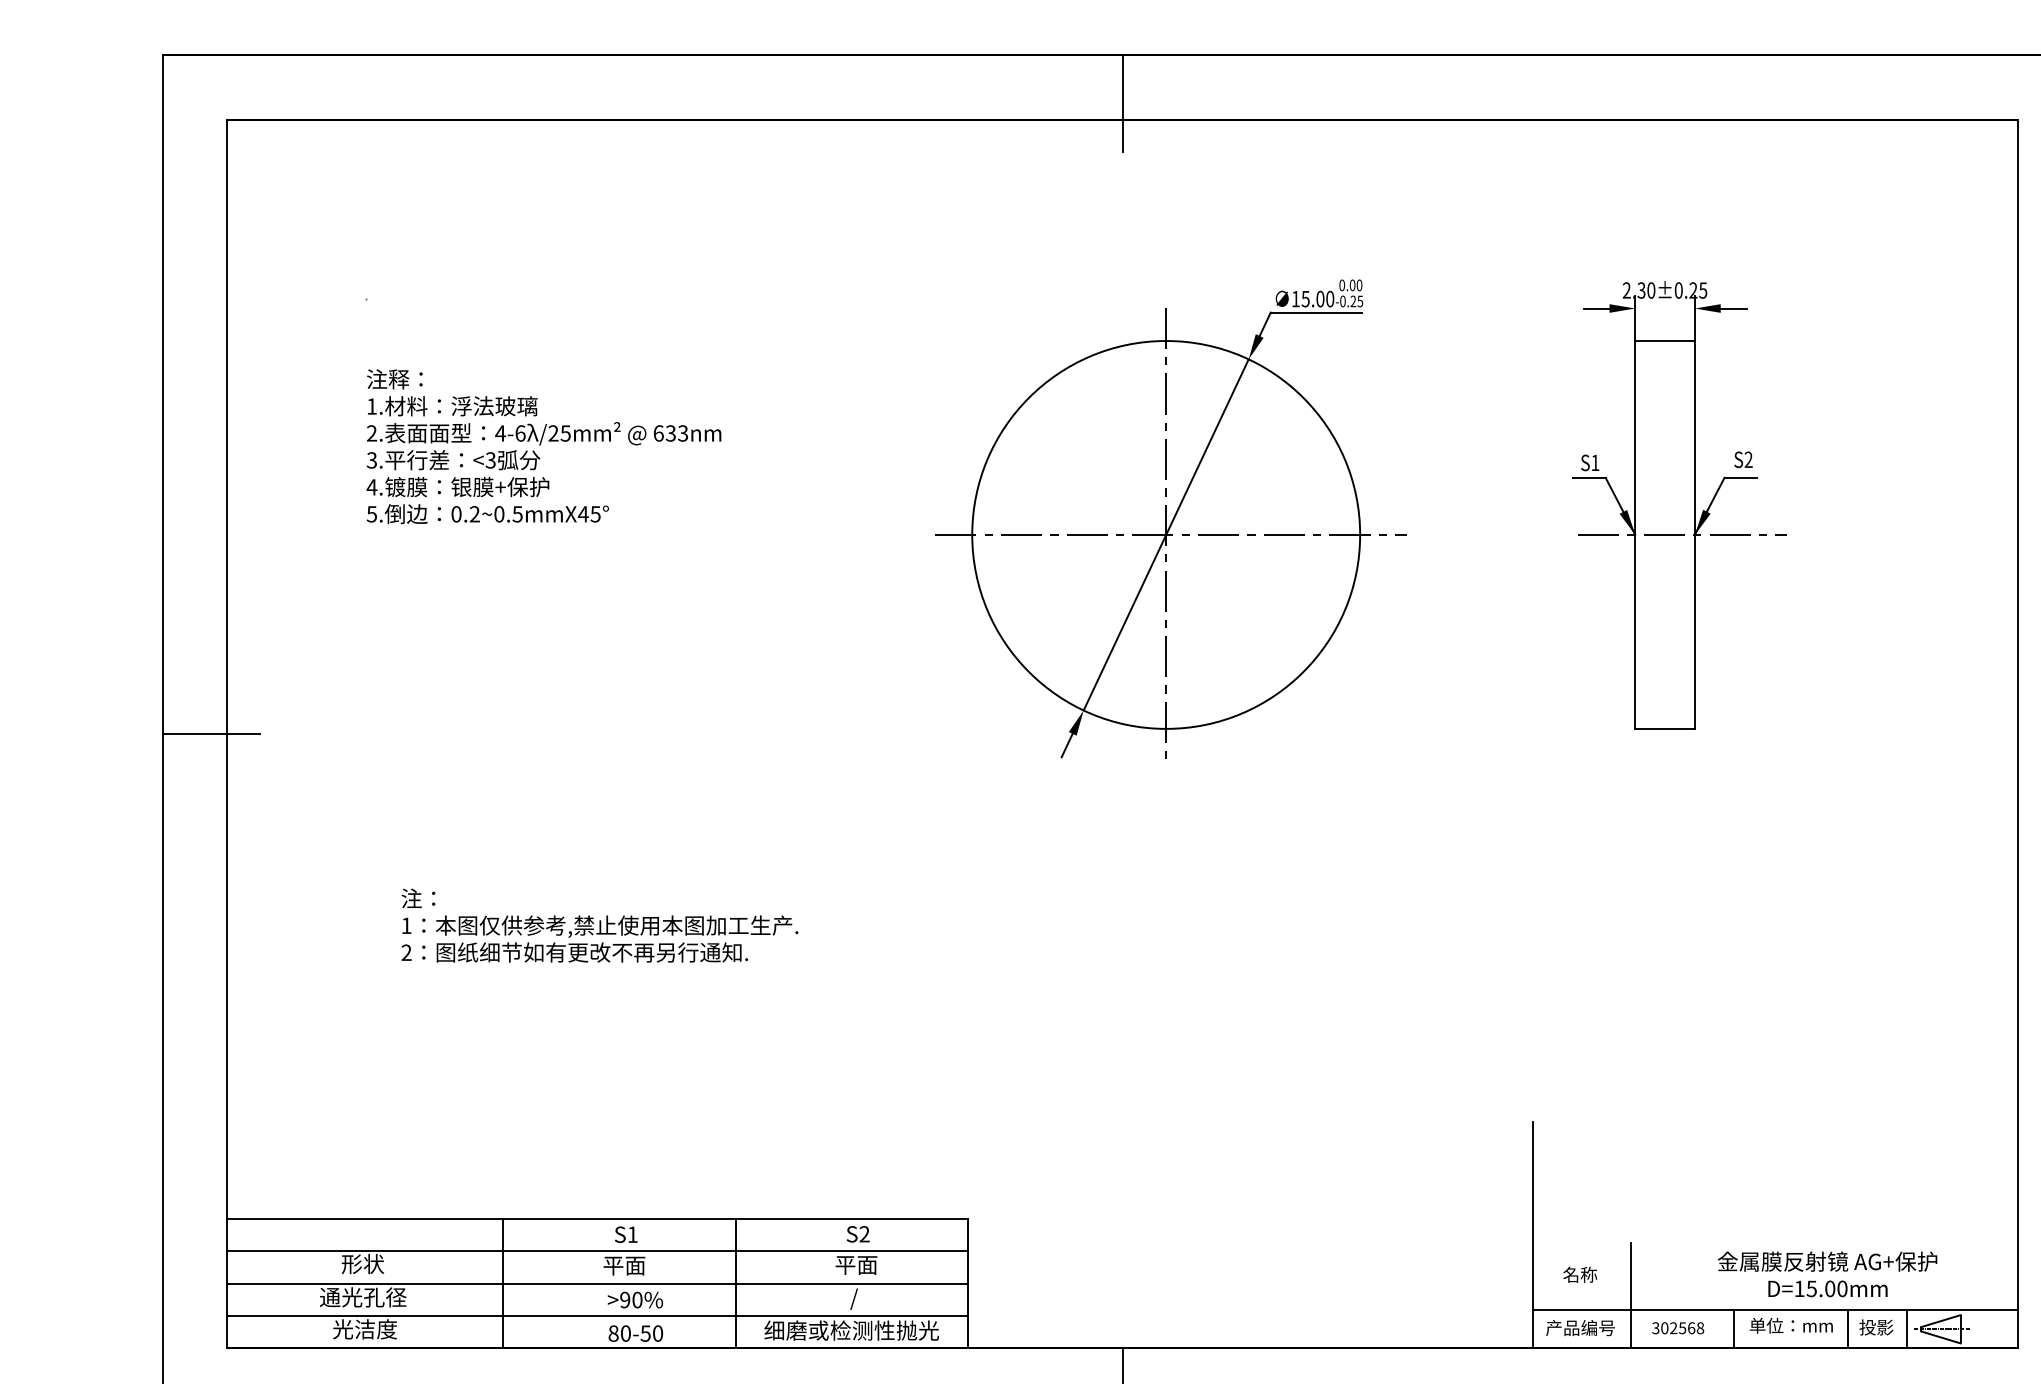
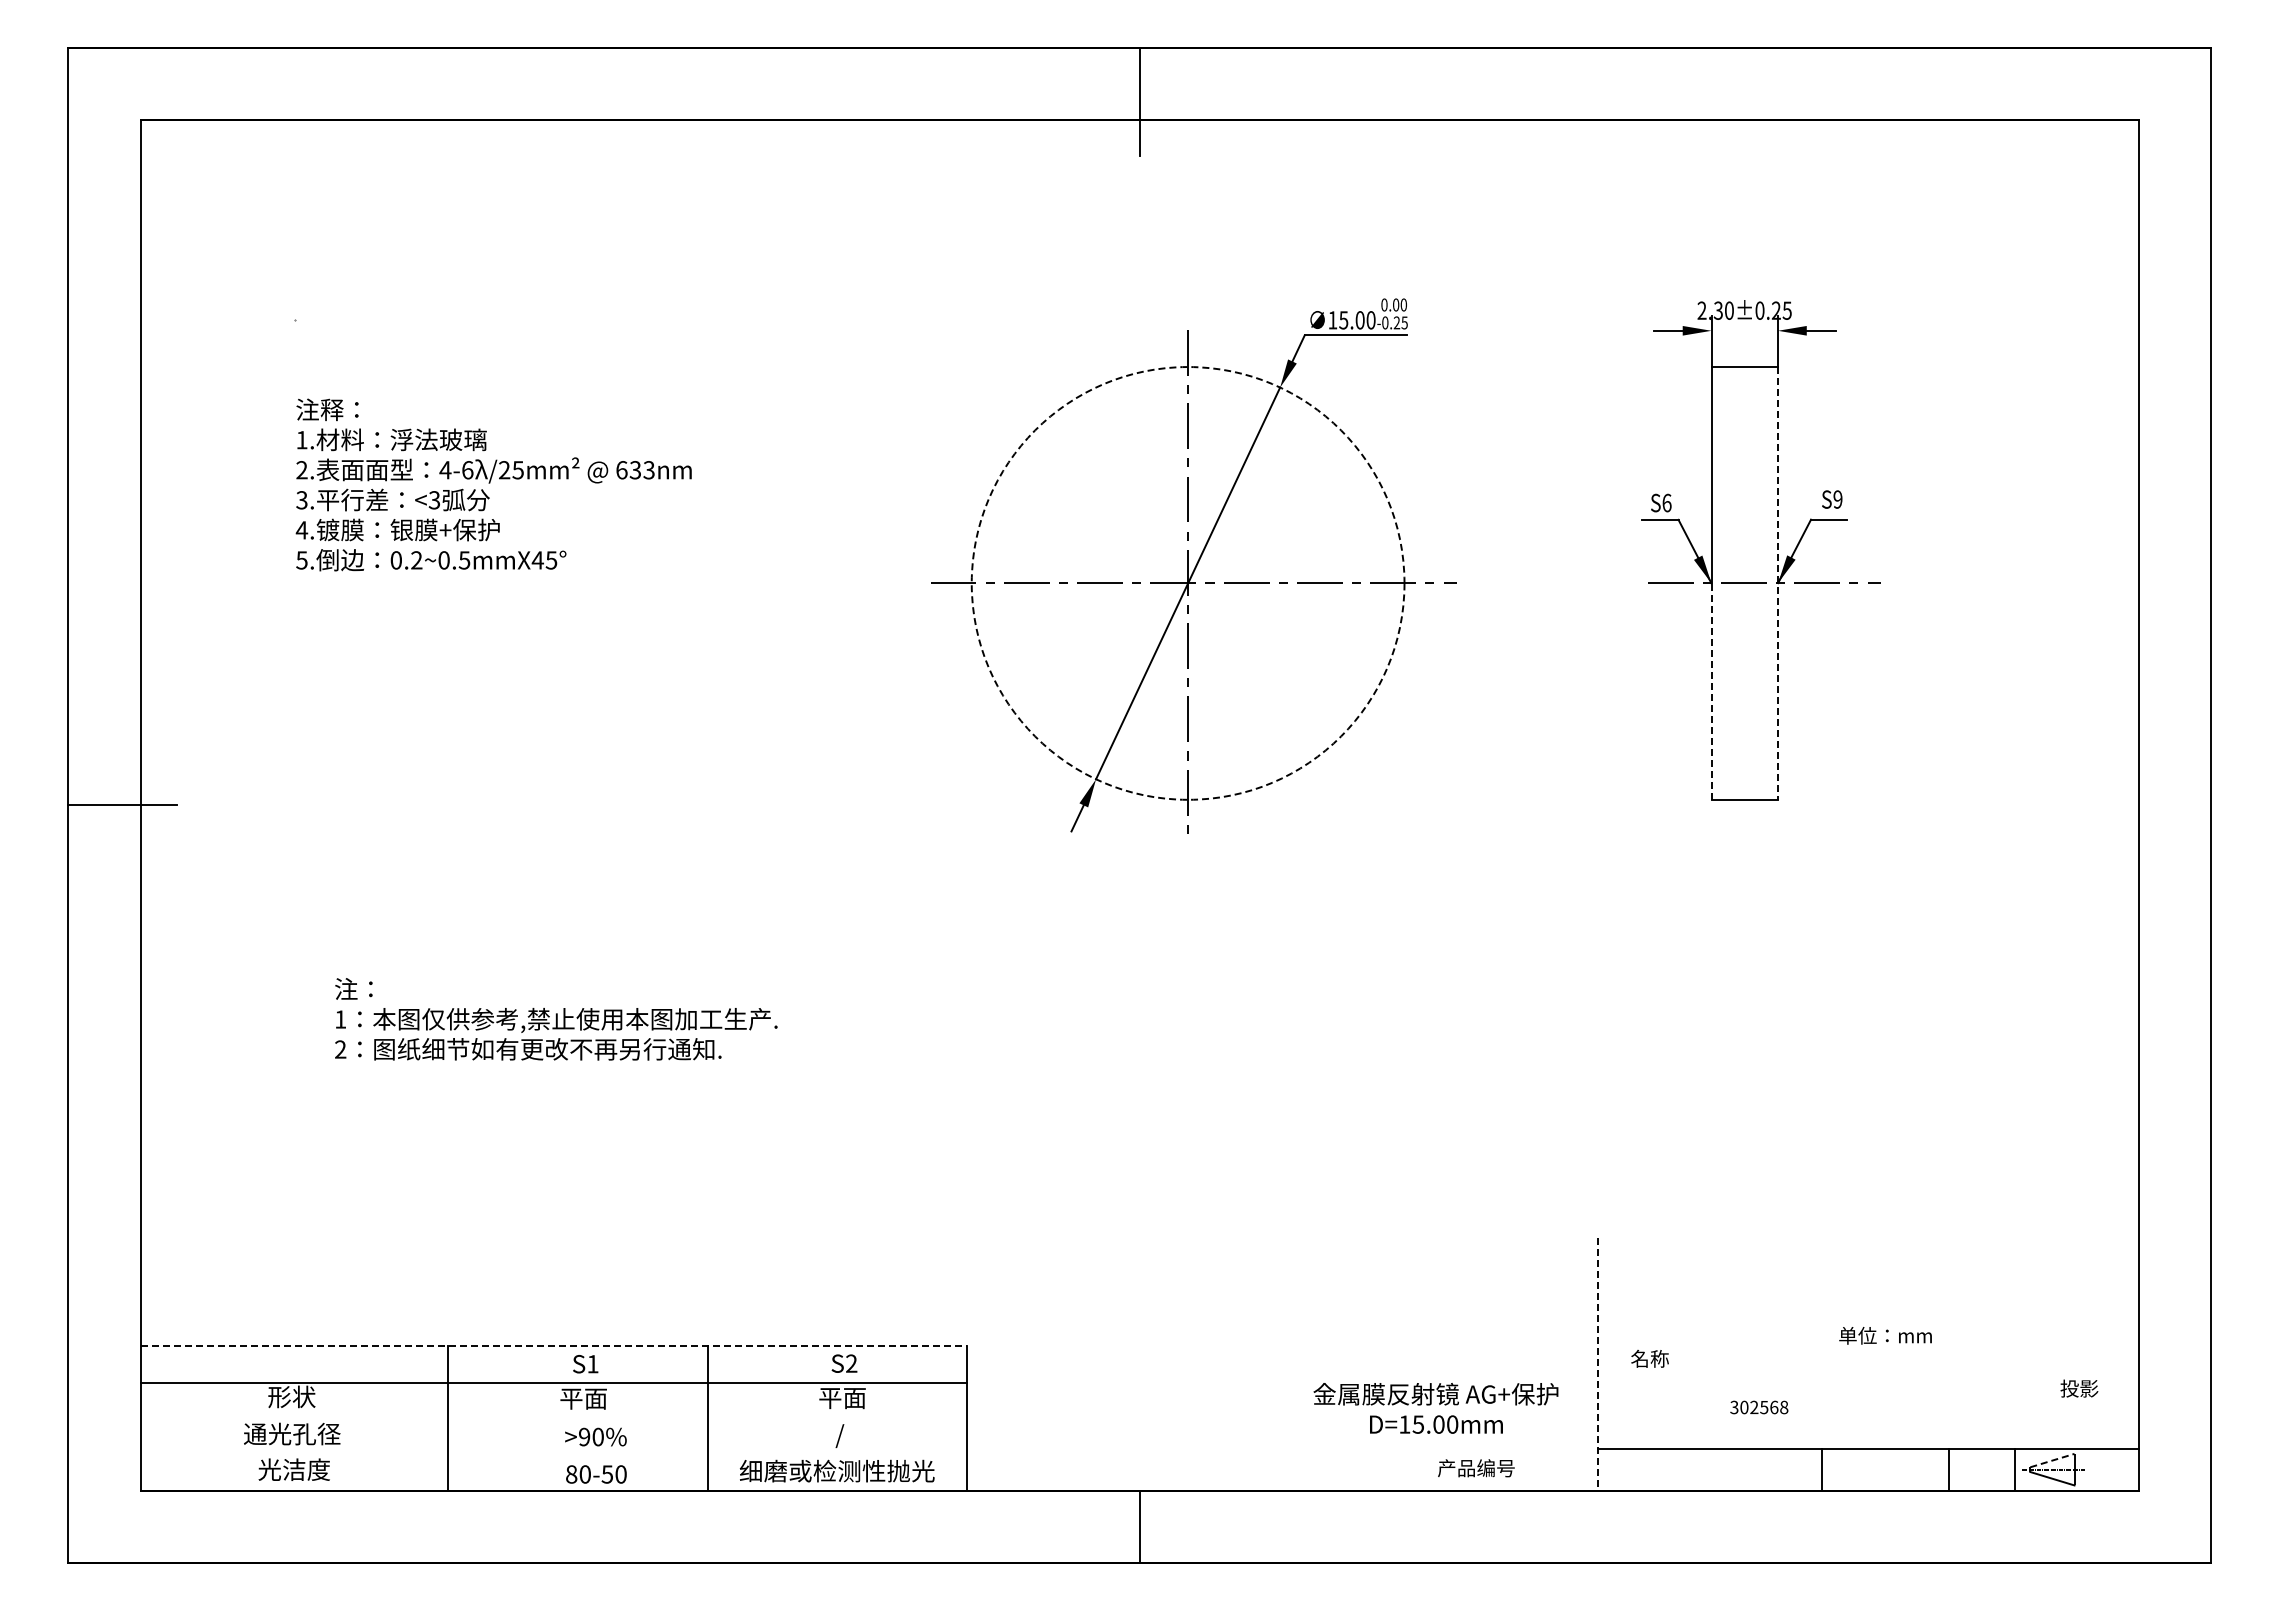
text: (1748, 459) -> (1837, 499), S2 -> S9
text: (1594, 462) -> (1666, 502), S1 -> S6
circle: (1165, 535) -> (1187, 583), solid -> dashed
line: (1694, 535) -> (1777, 583), solid -> dashed
line: (1635, 631) -> (1711, 691), solid -> dashed
line: (598, 1218) -> (554, 1346), solid -> dashed
line: (1533, 1235) -> (1597, 1365), solid -> dashed
text: (1579, 1274) -> (1649, 1358), moved
text: (1827, 1274) -> (1435, 1408), moved
line: (597, 1283) -> (553, 1418), removed
line: (1630, 1295) -> (1706, 1431), removed
line: (597, 1315) -> (553, 1454), removed
line: (1940, 1321) -> (2052, 1460), solid -> dashed
text: (1791, 1325) -> (1885, 1335), moved
text: (1876, 1327) -> (2079, 1388), moved
text: (1580, 1328) -> (1476, 1468), moved
text: (1678, 1328) -> (1759, 1407), moved

